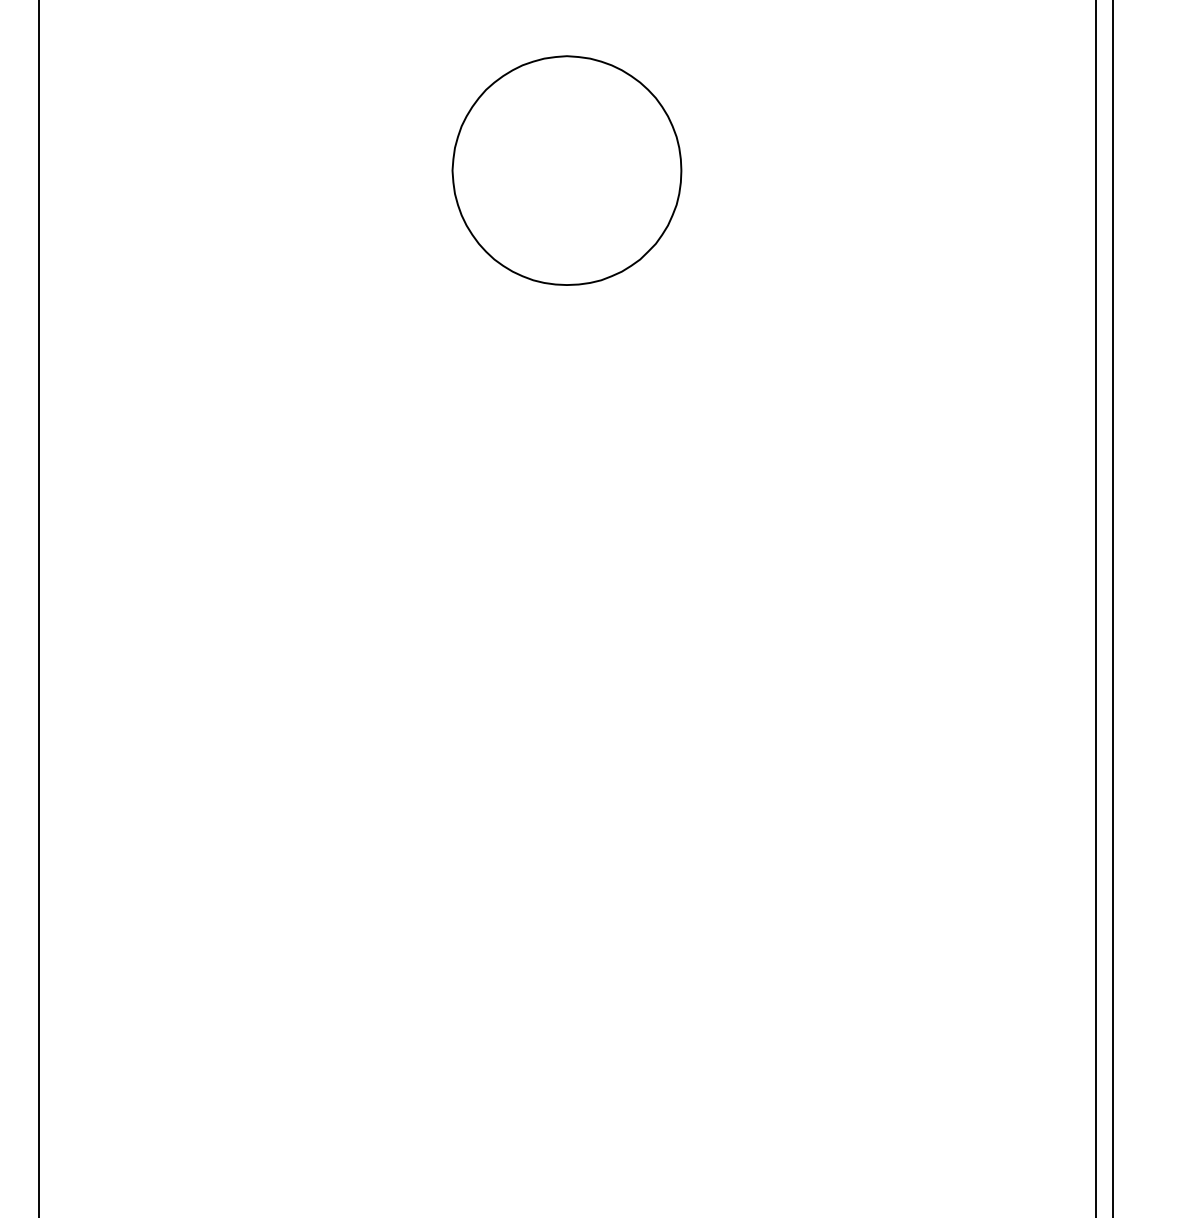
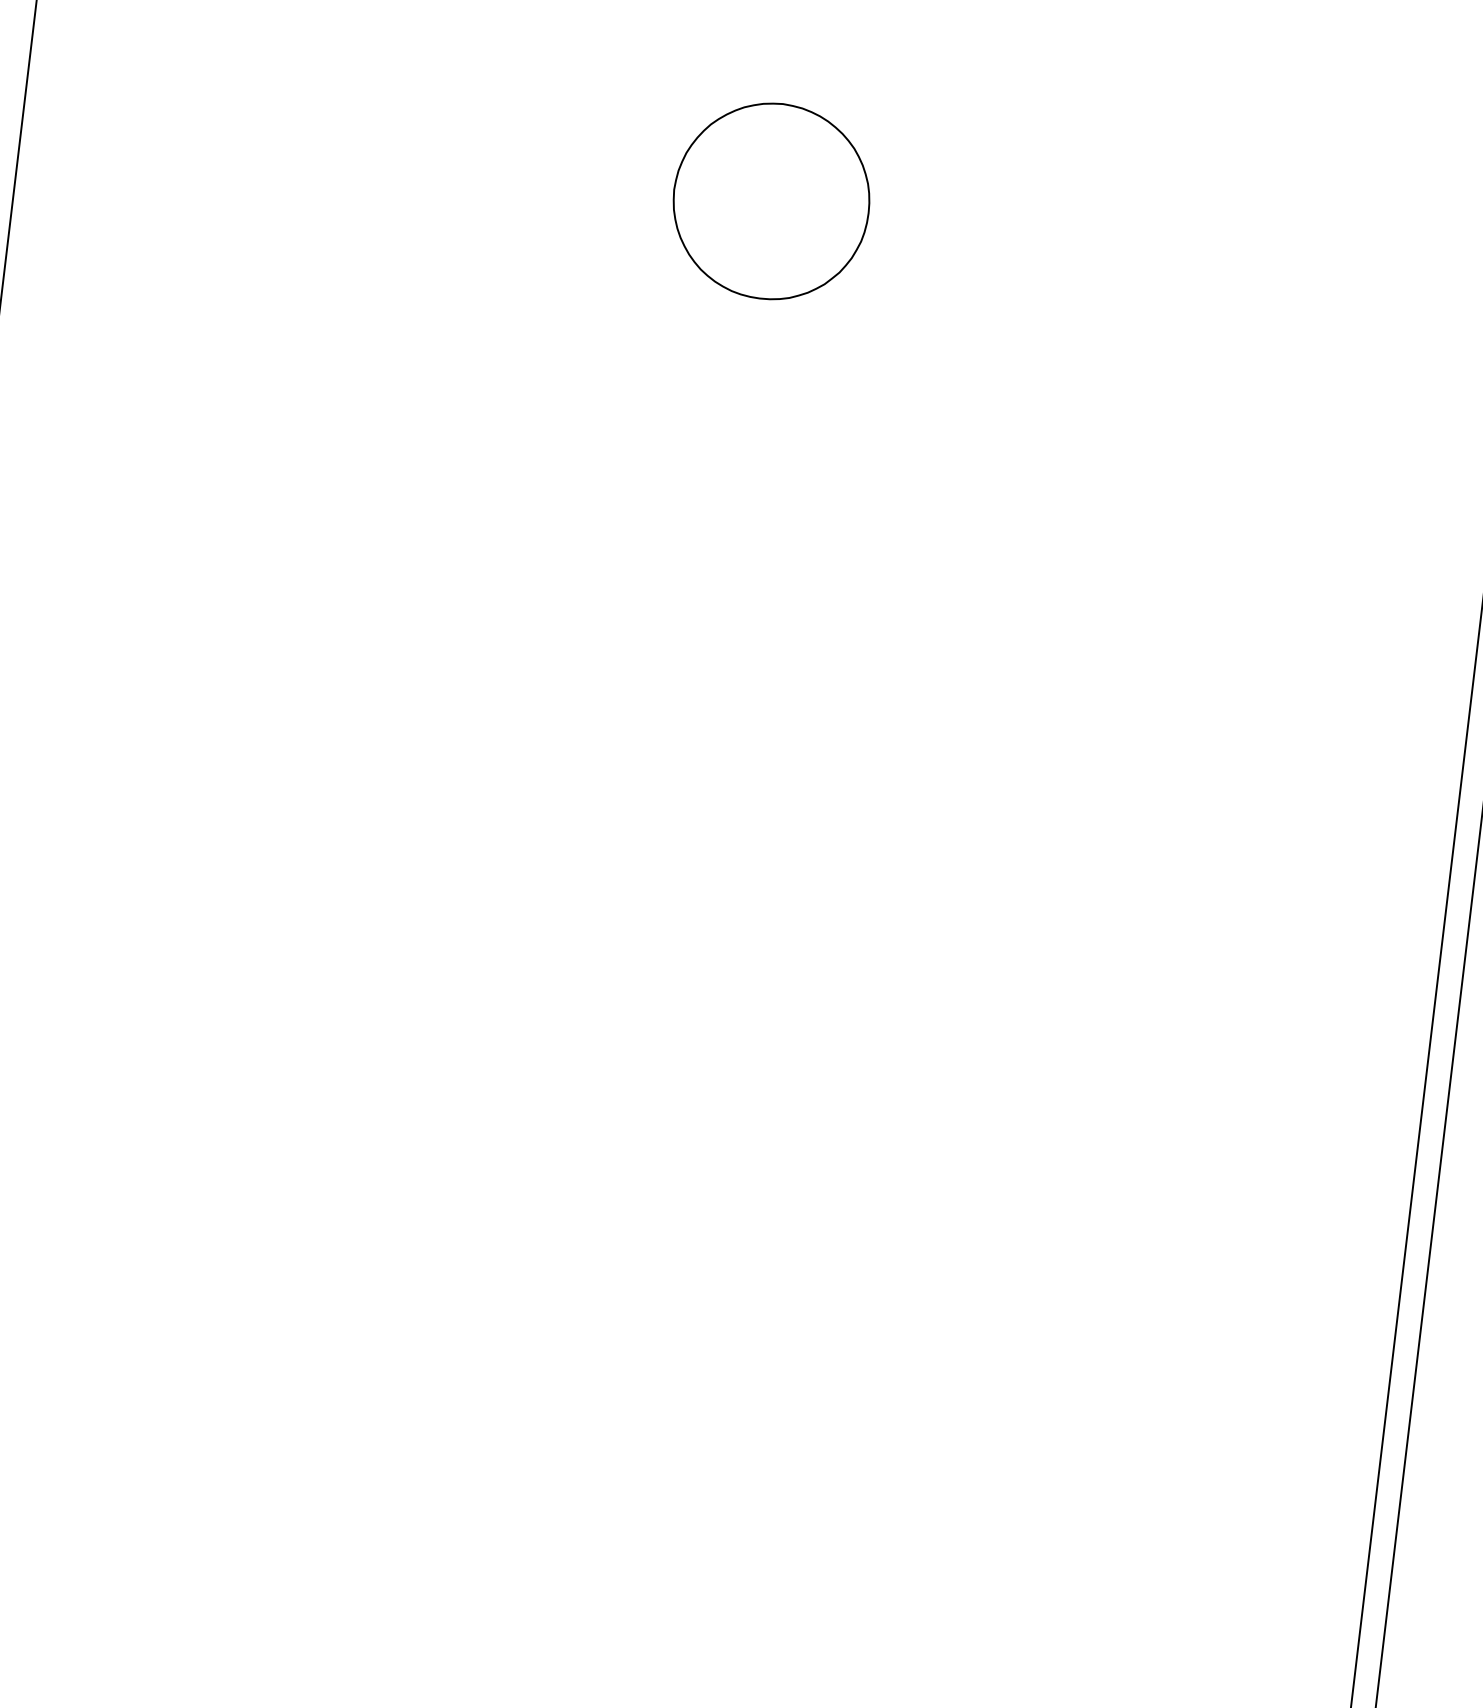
part: (566, 170) -> (770, 201), size x0.6

